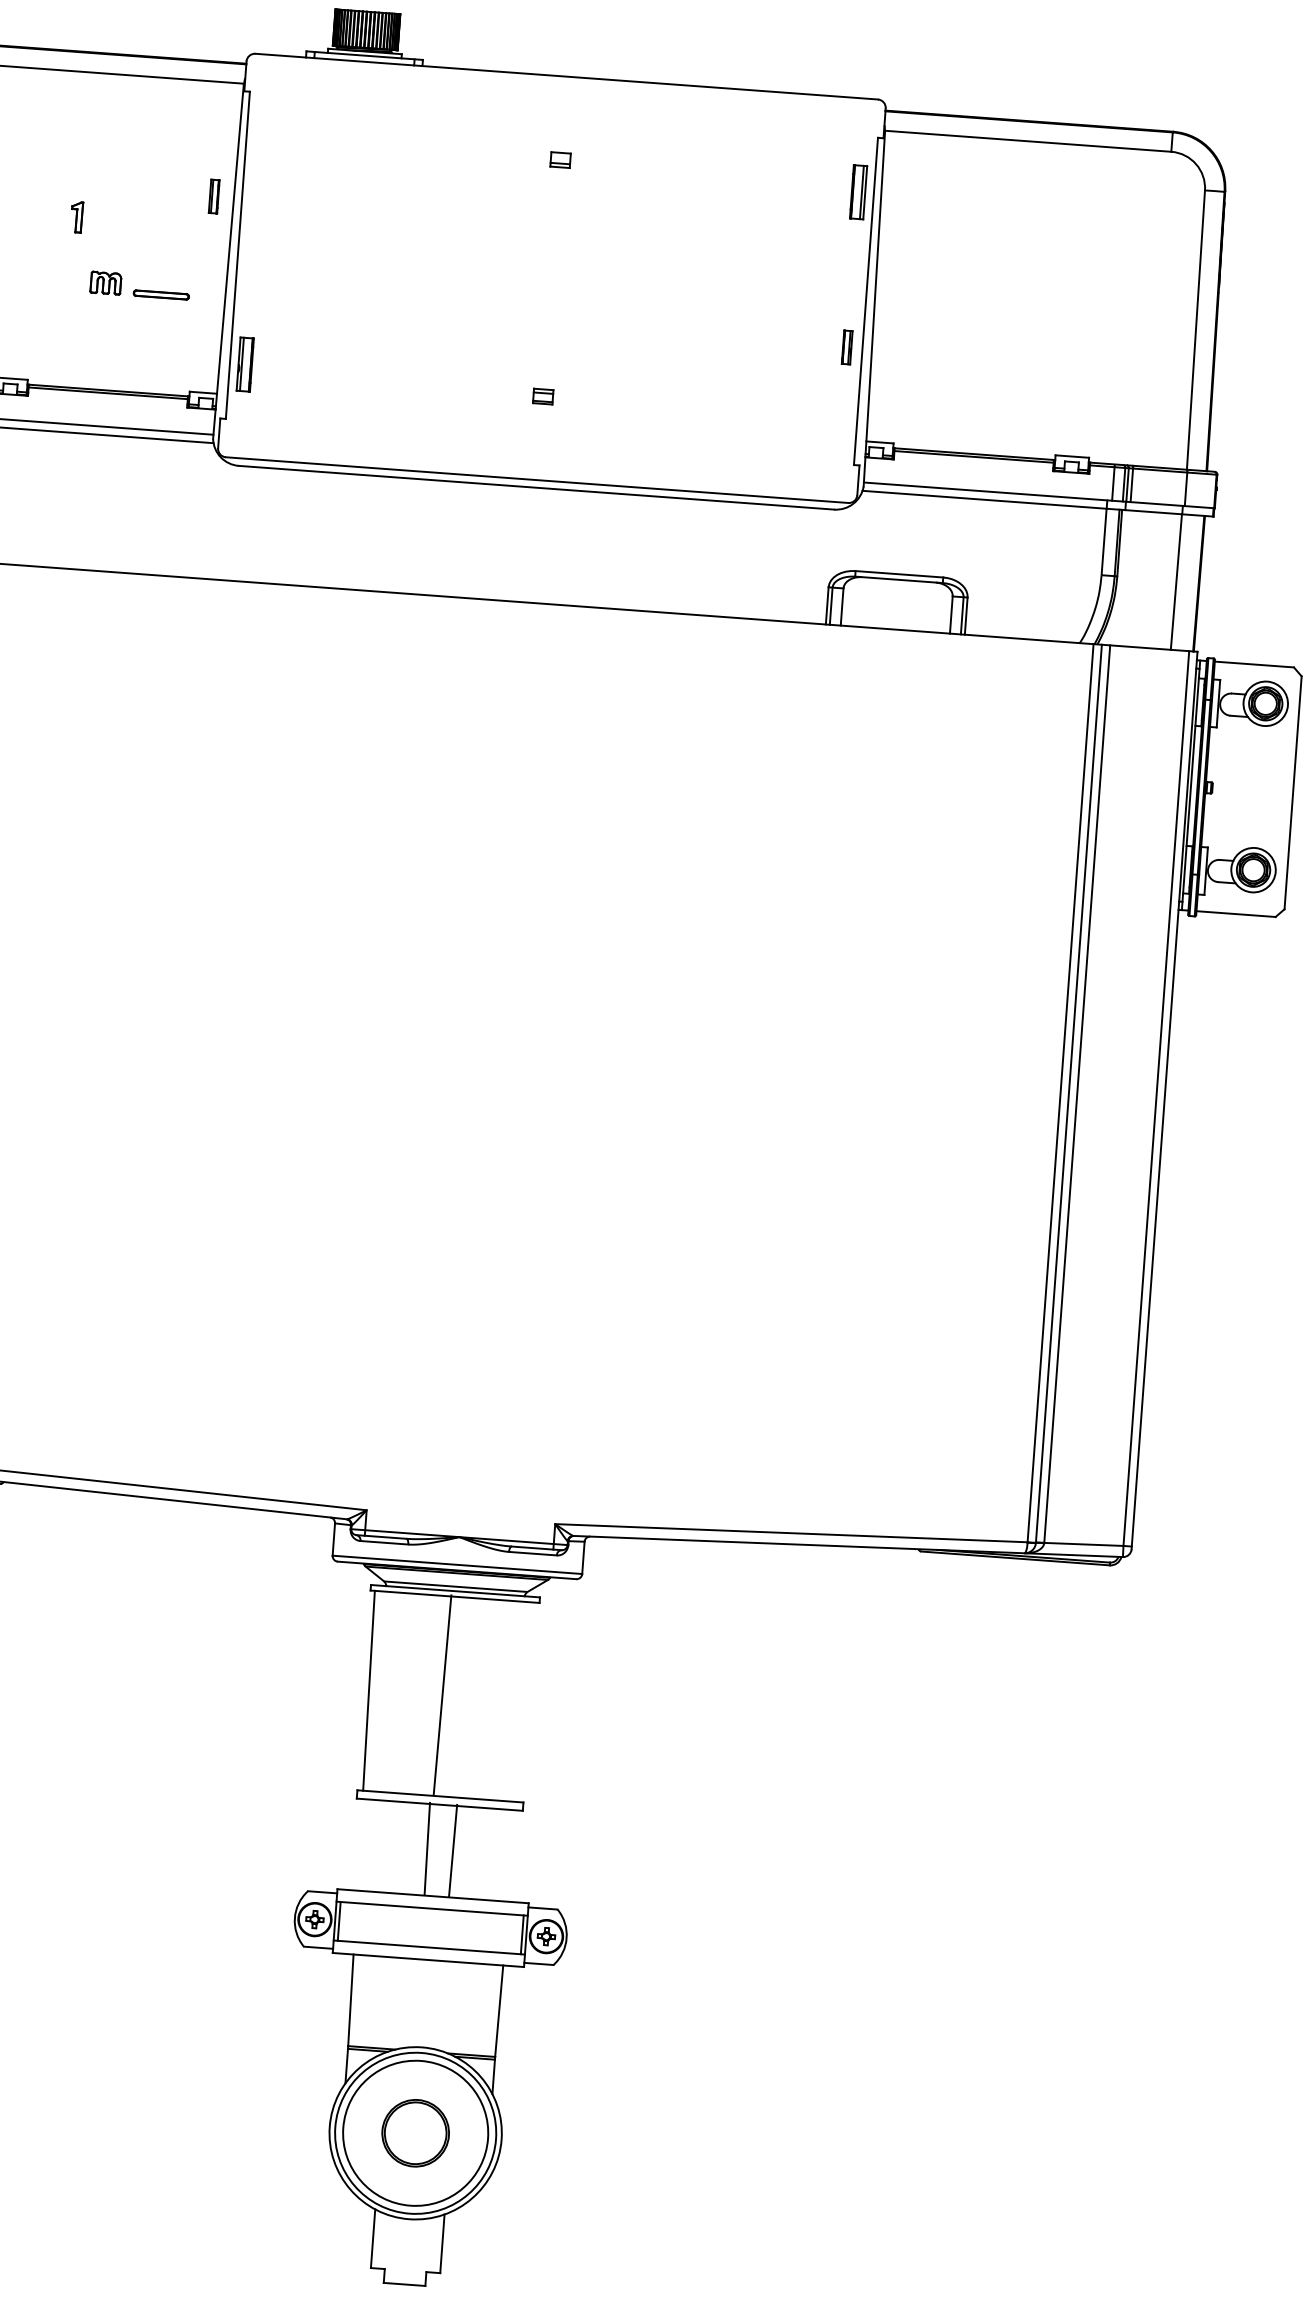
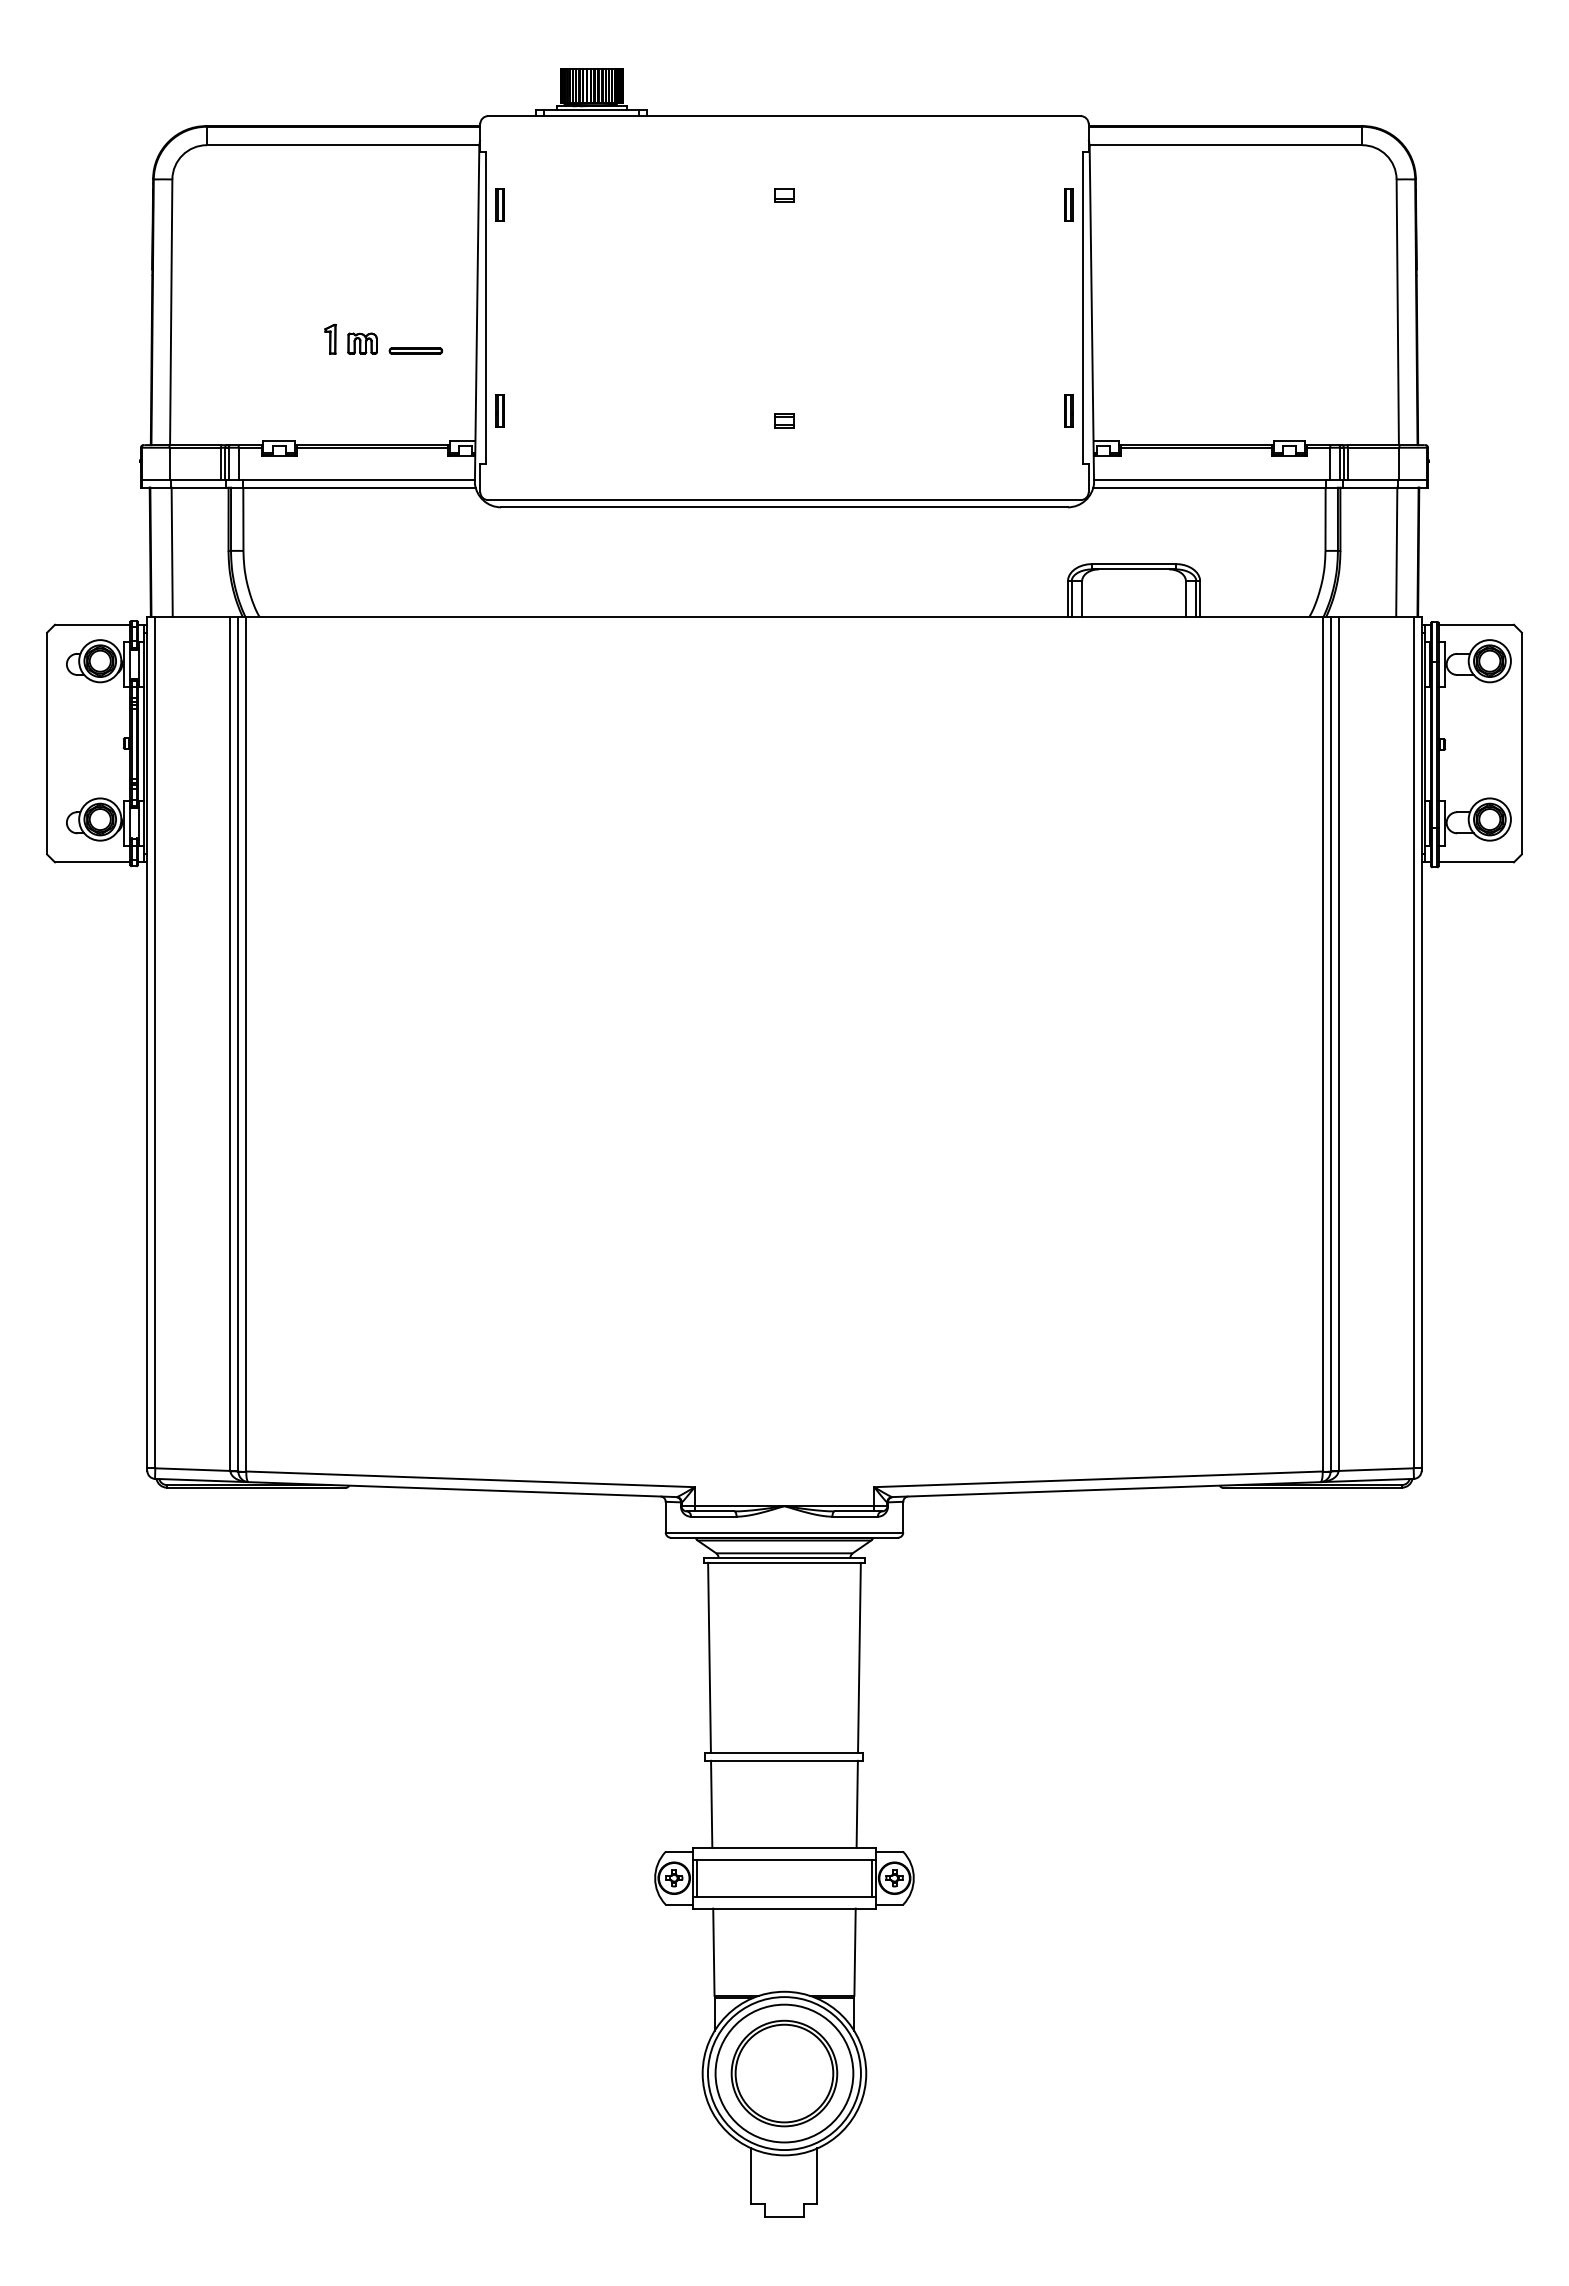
part: (858, 191) -> (1068, 204), size x0.62
part: (213, 195) -> (499, 204), moved
part: (76, 216) -> (330, 338), moved
part: (846, 346) -> (1068, 410), moved
part: (244, 363) -> (499, 410), size x0.62
line: (442, 1694) -> (859, 1657), moved
line: (427, 1847) -> (711, 1803), moved
line: (452, 1849) -> (856, 1803), moved
part: (415, 2133) -> (784, 2073), size x1.67

